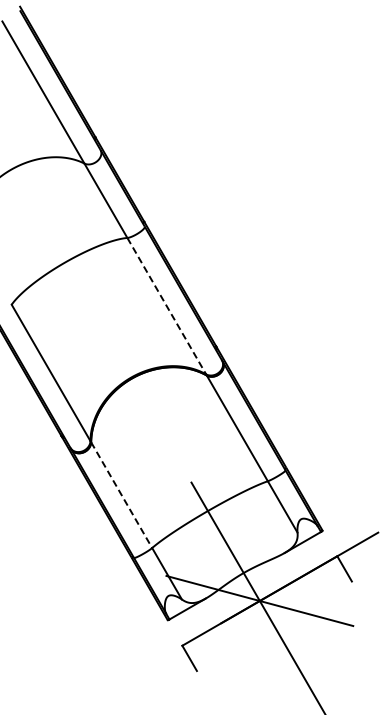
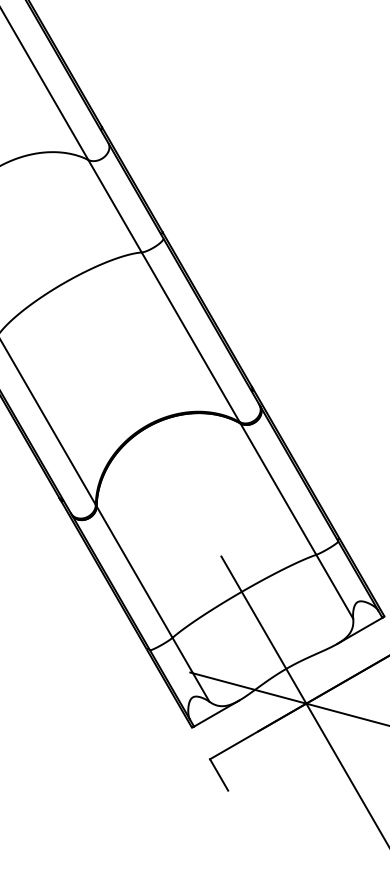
line: (166, 306) -> (190, 337), dashed -> solid
line: (121, 495) -> (134, 572), dashed -> solid

